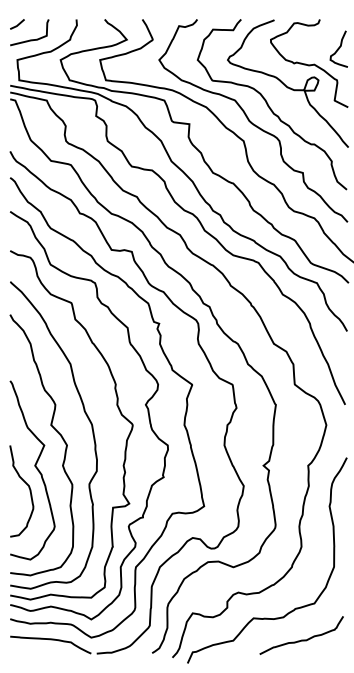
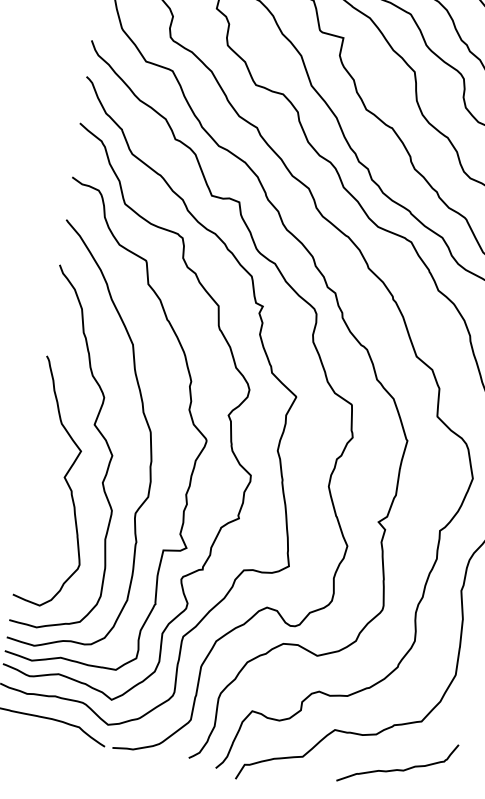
curve: (28, 488) -> (50, 507), removed

